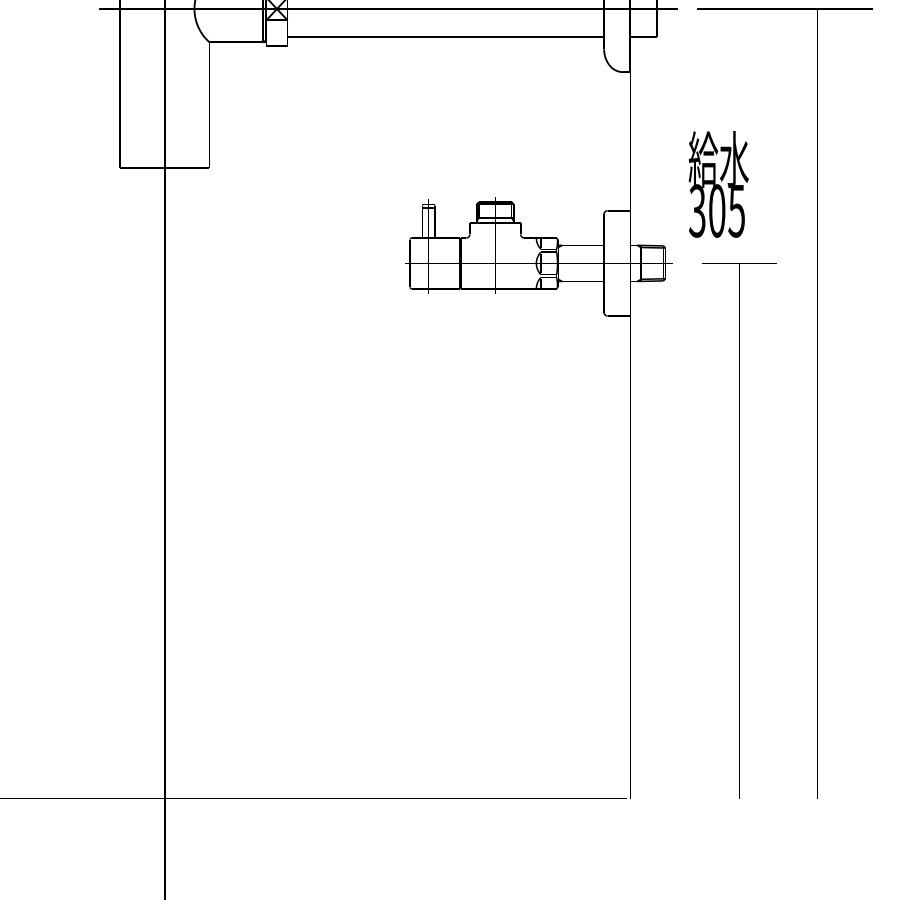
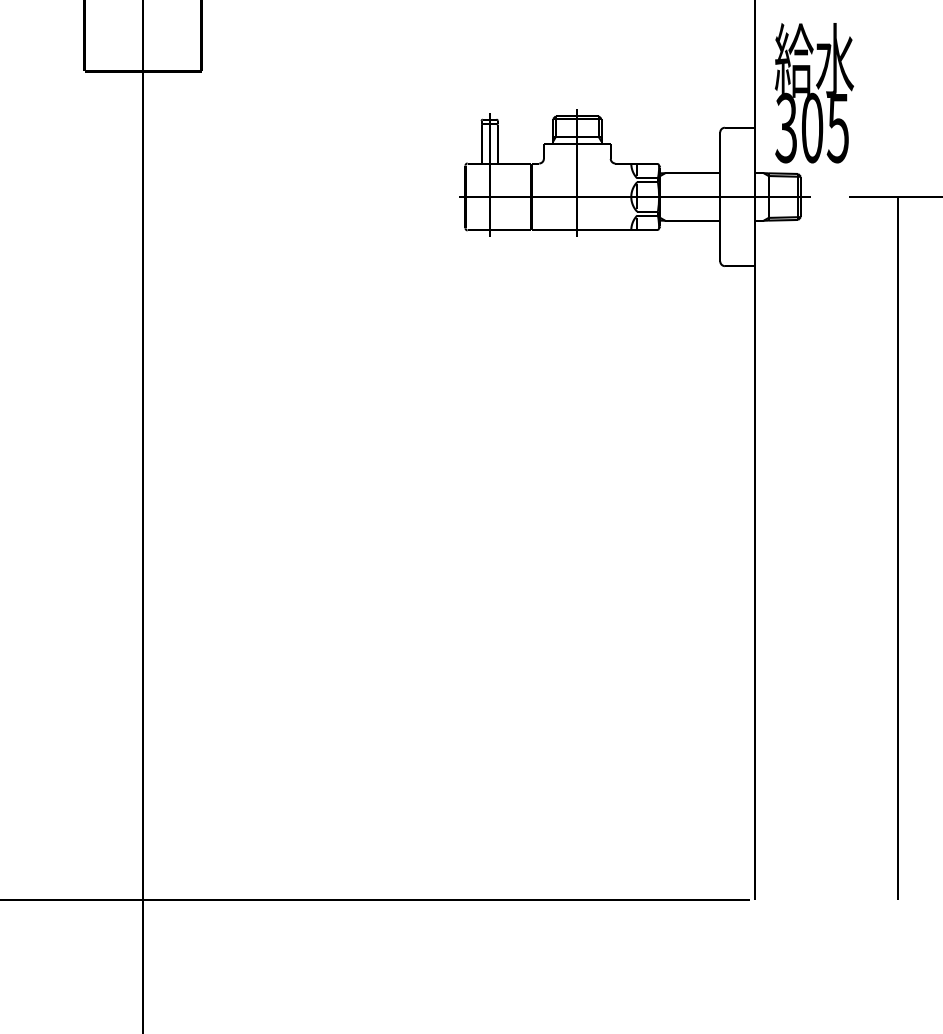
text: (718, 184) -> (814, 93), moved

